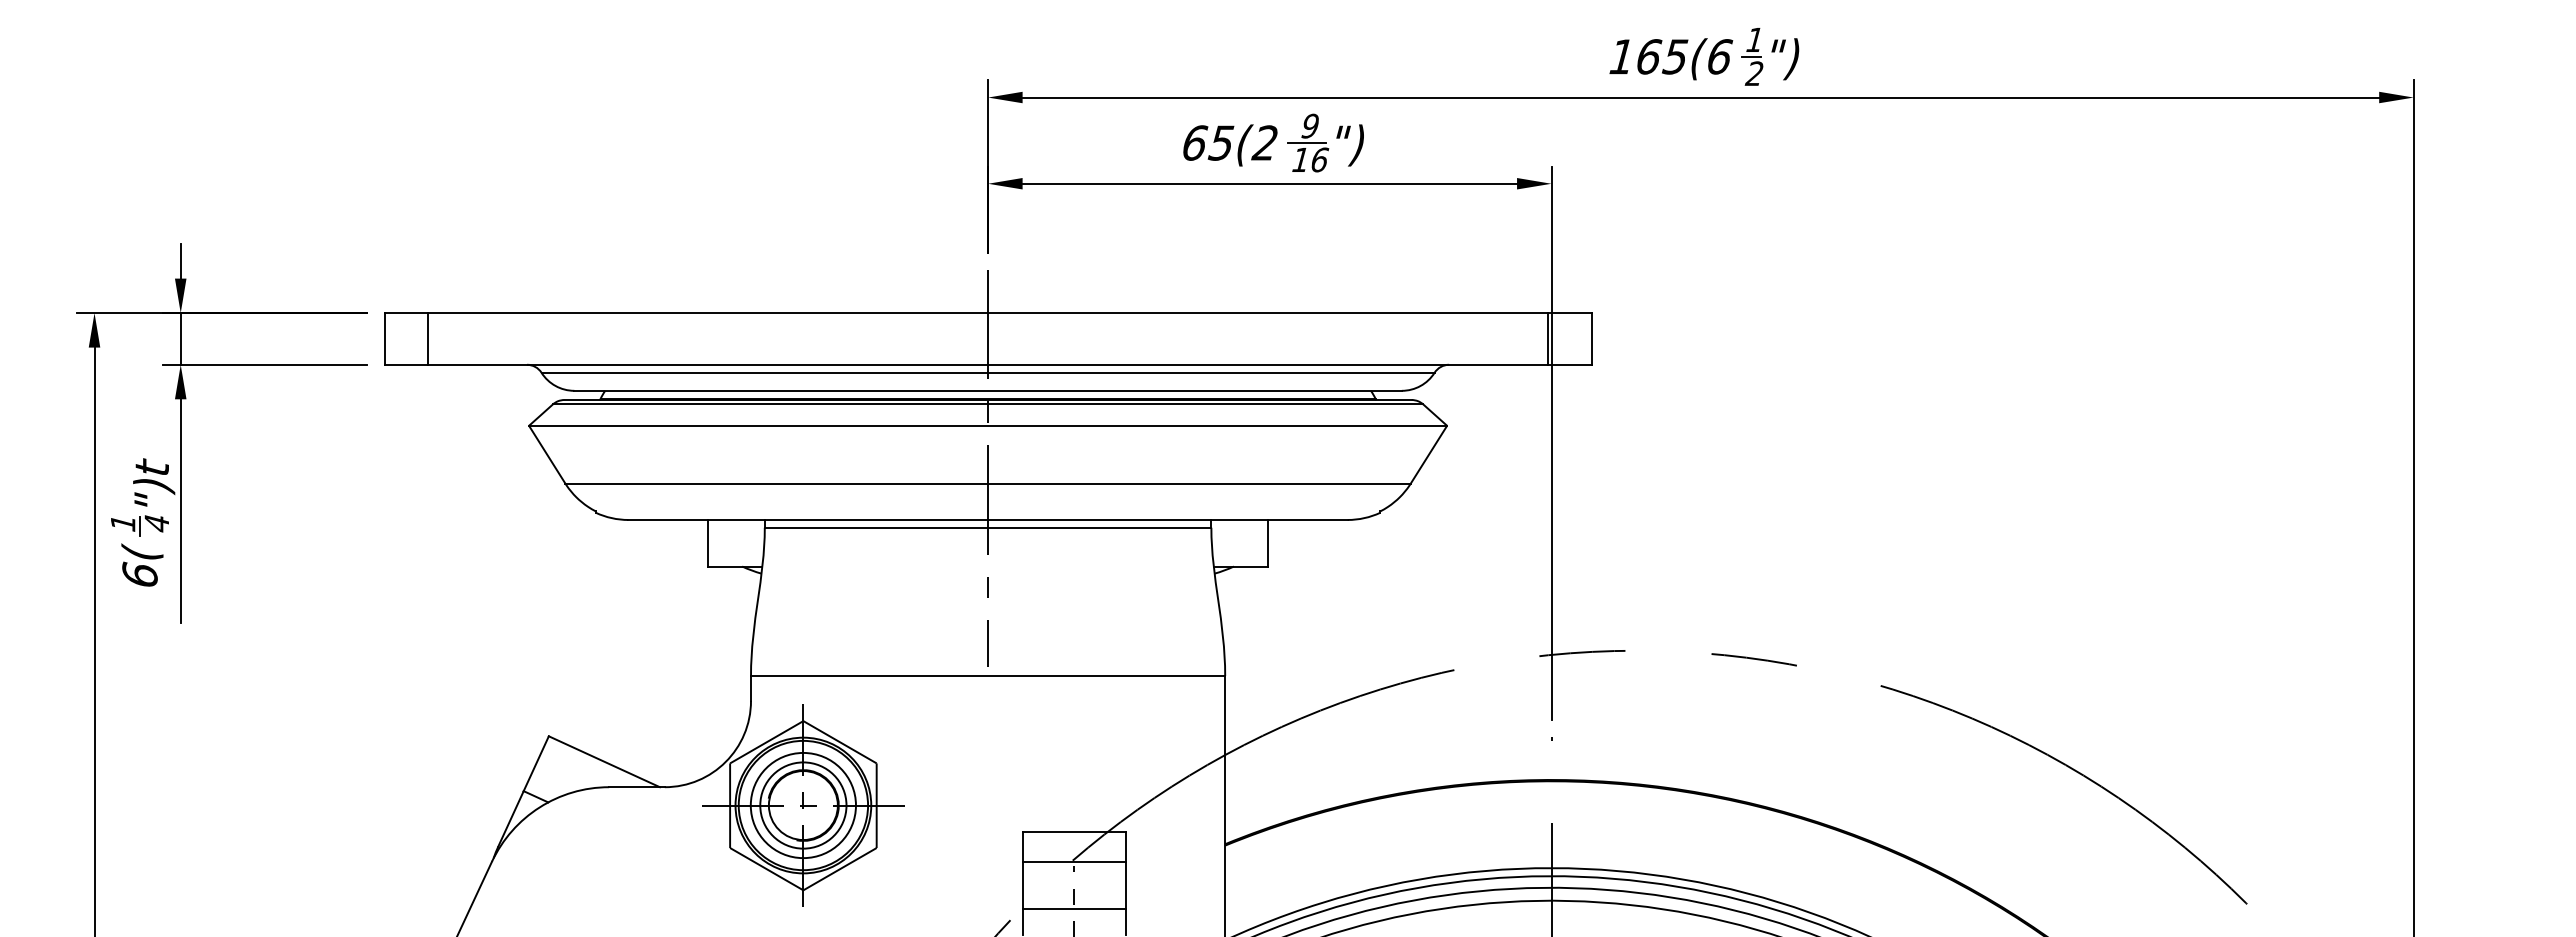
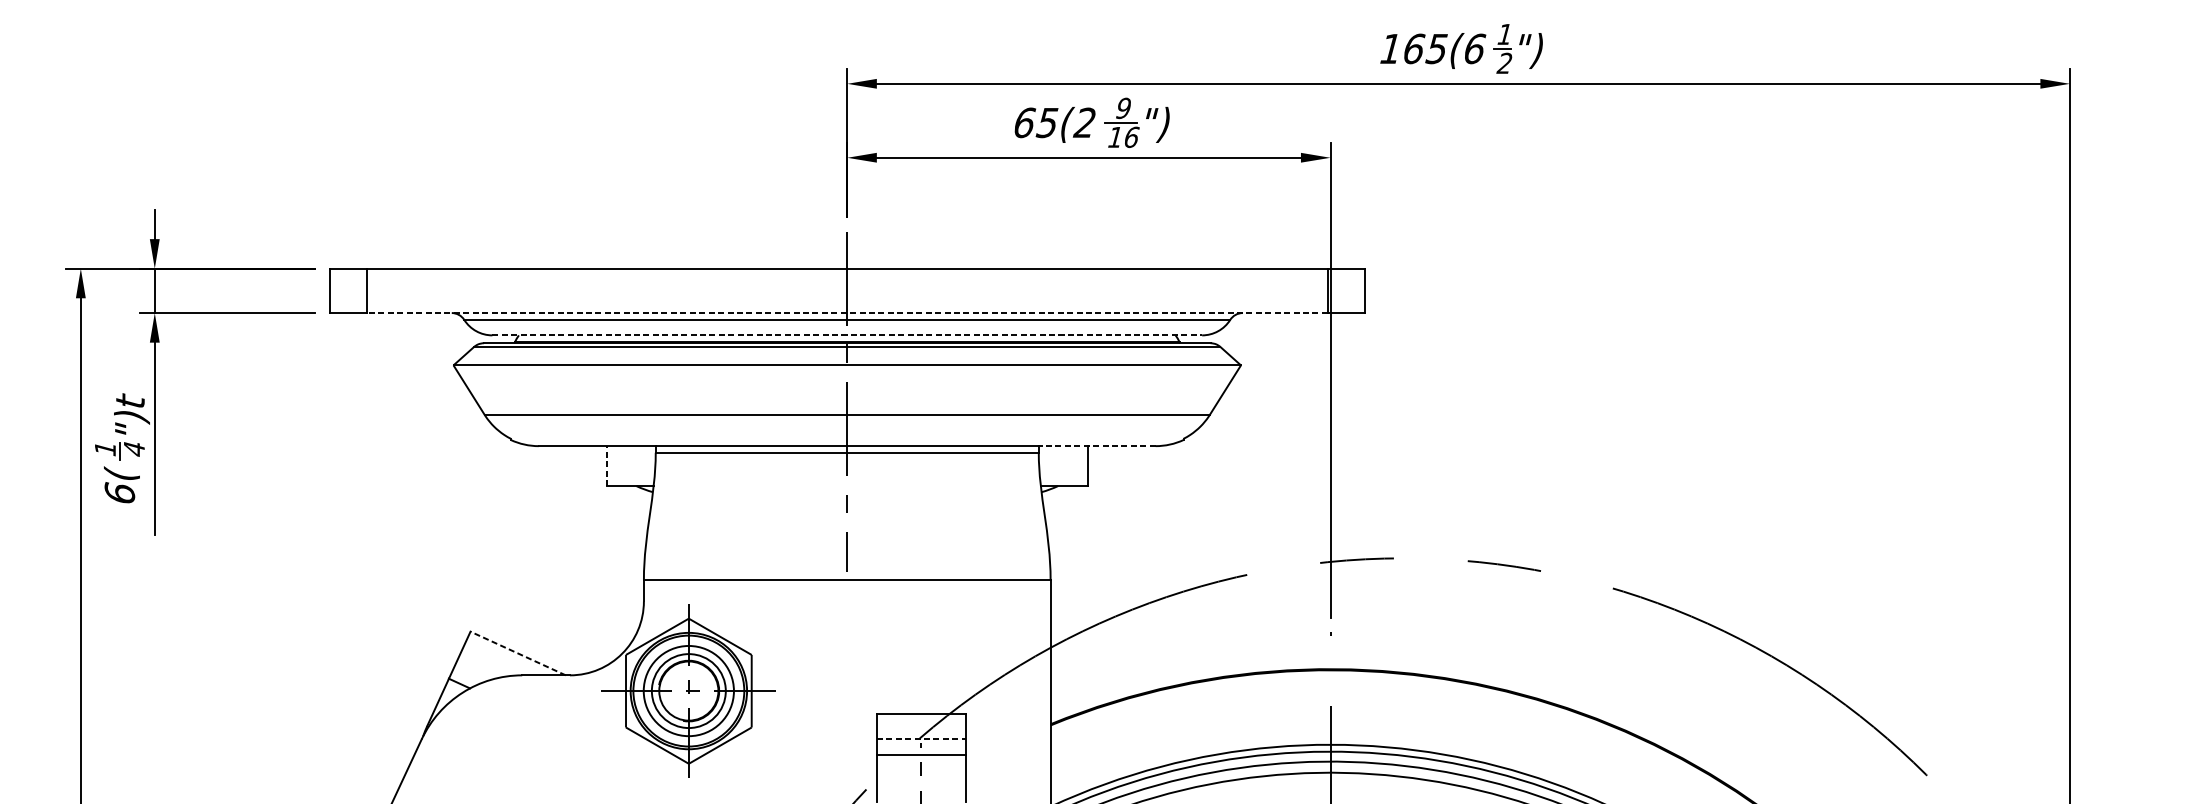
line: (987, 364) -> (846, 312), solid -> dashed
line: (988, 390) -> (847, 335), solid -> dashed
line: (1279, 519) -> (1097, 445), solid -> dashed
line: (707, 542) -> (606, 465), solid -> dashed
line: (603, 761) -> (517, 653), solid -> dashed
line: (1074, 861) -> (921, 739), solid -> dashed
line: (1074, 908) -> (921, 754), moved

